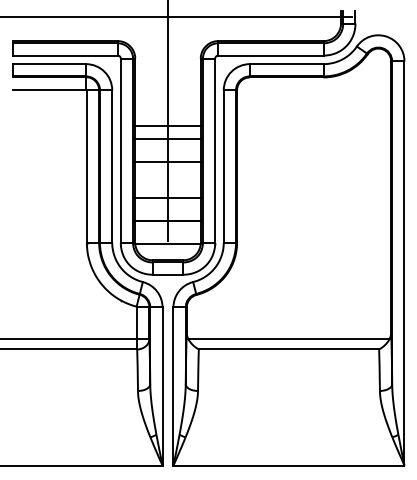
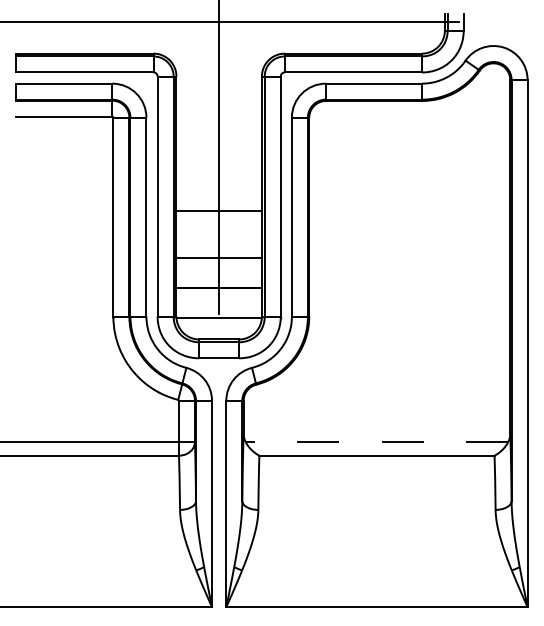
line: (167, 126) -> (218, 164), removed
line: (167, 139) -> (218, 181), removed
line: (288, 339) -> (376, 442), solid -> dashed

